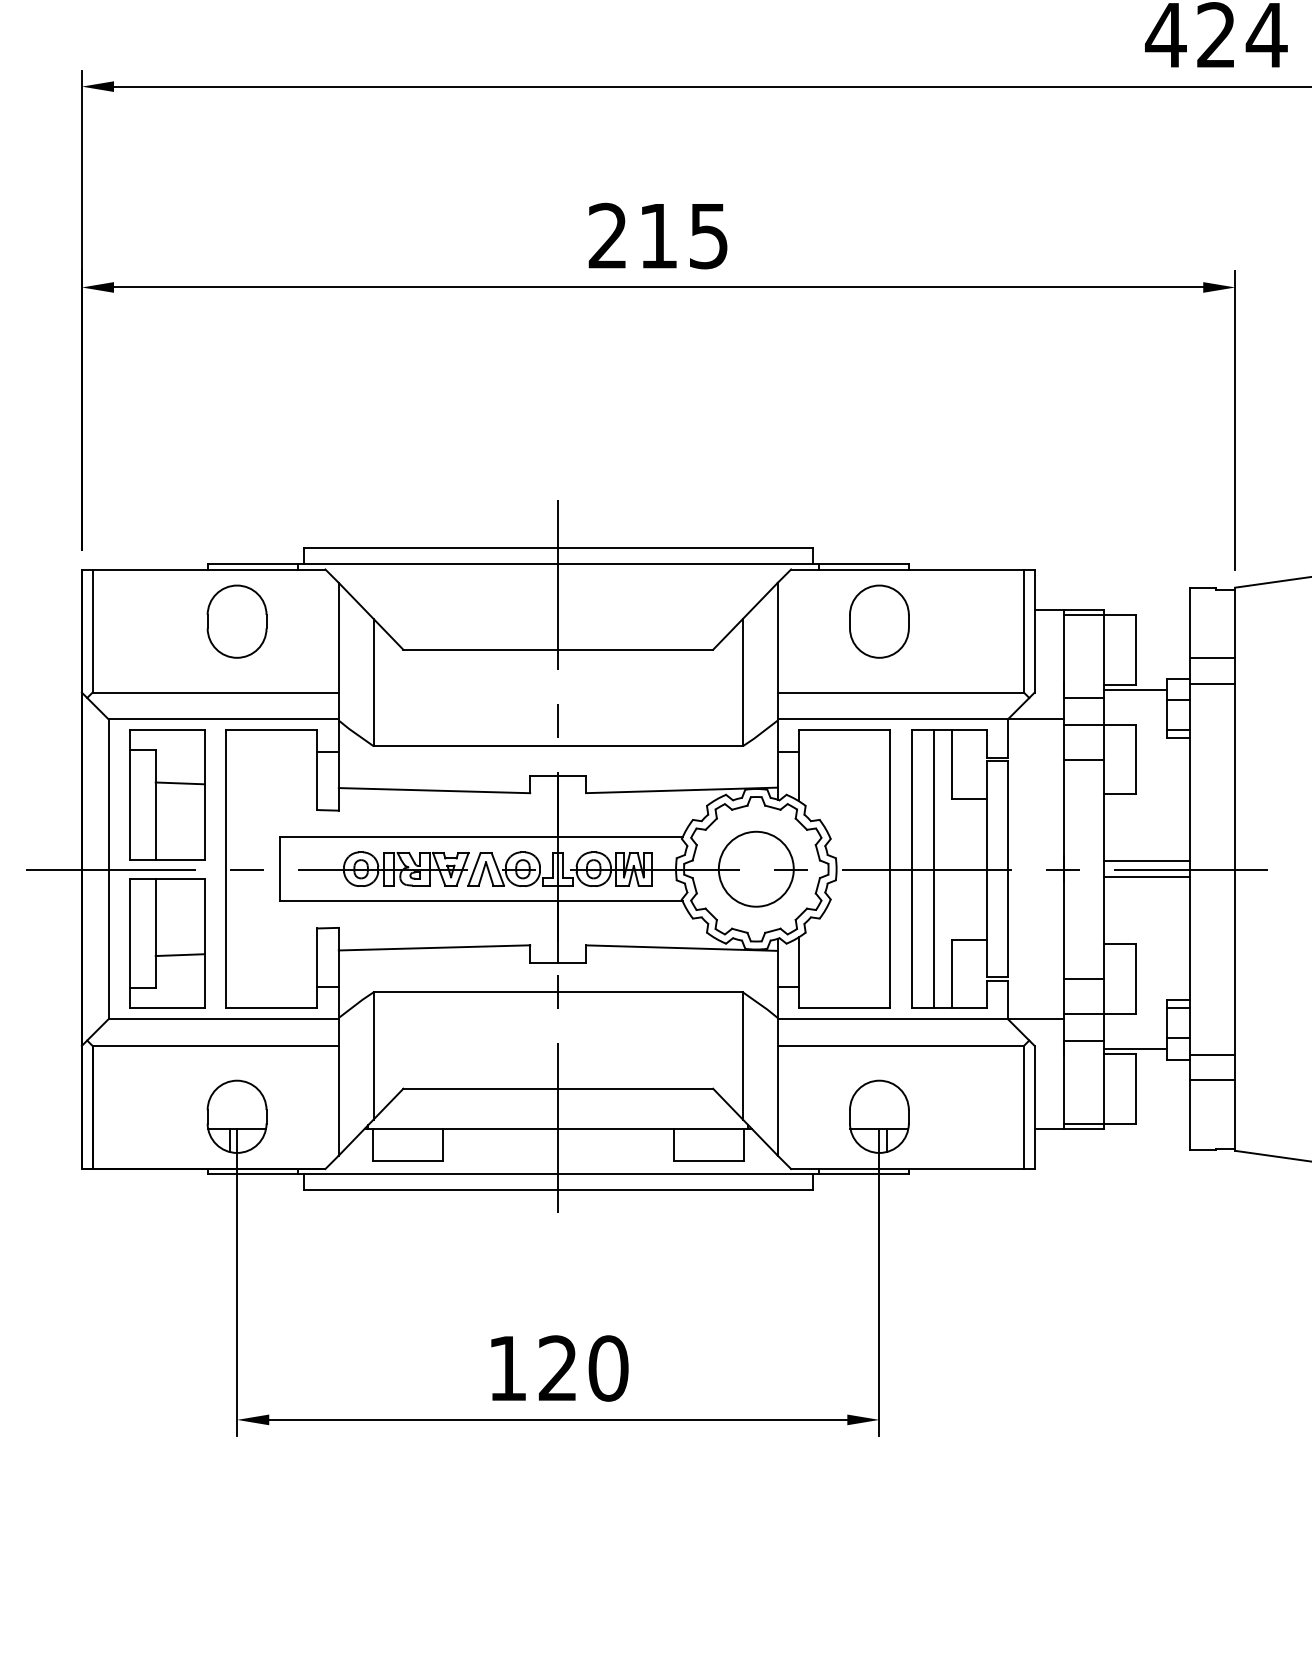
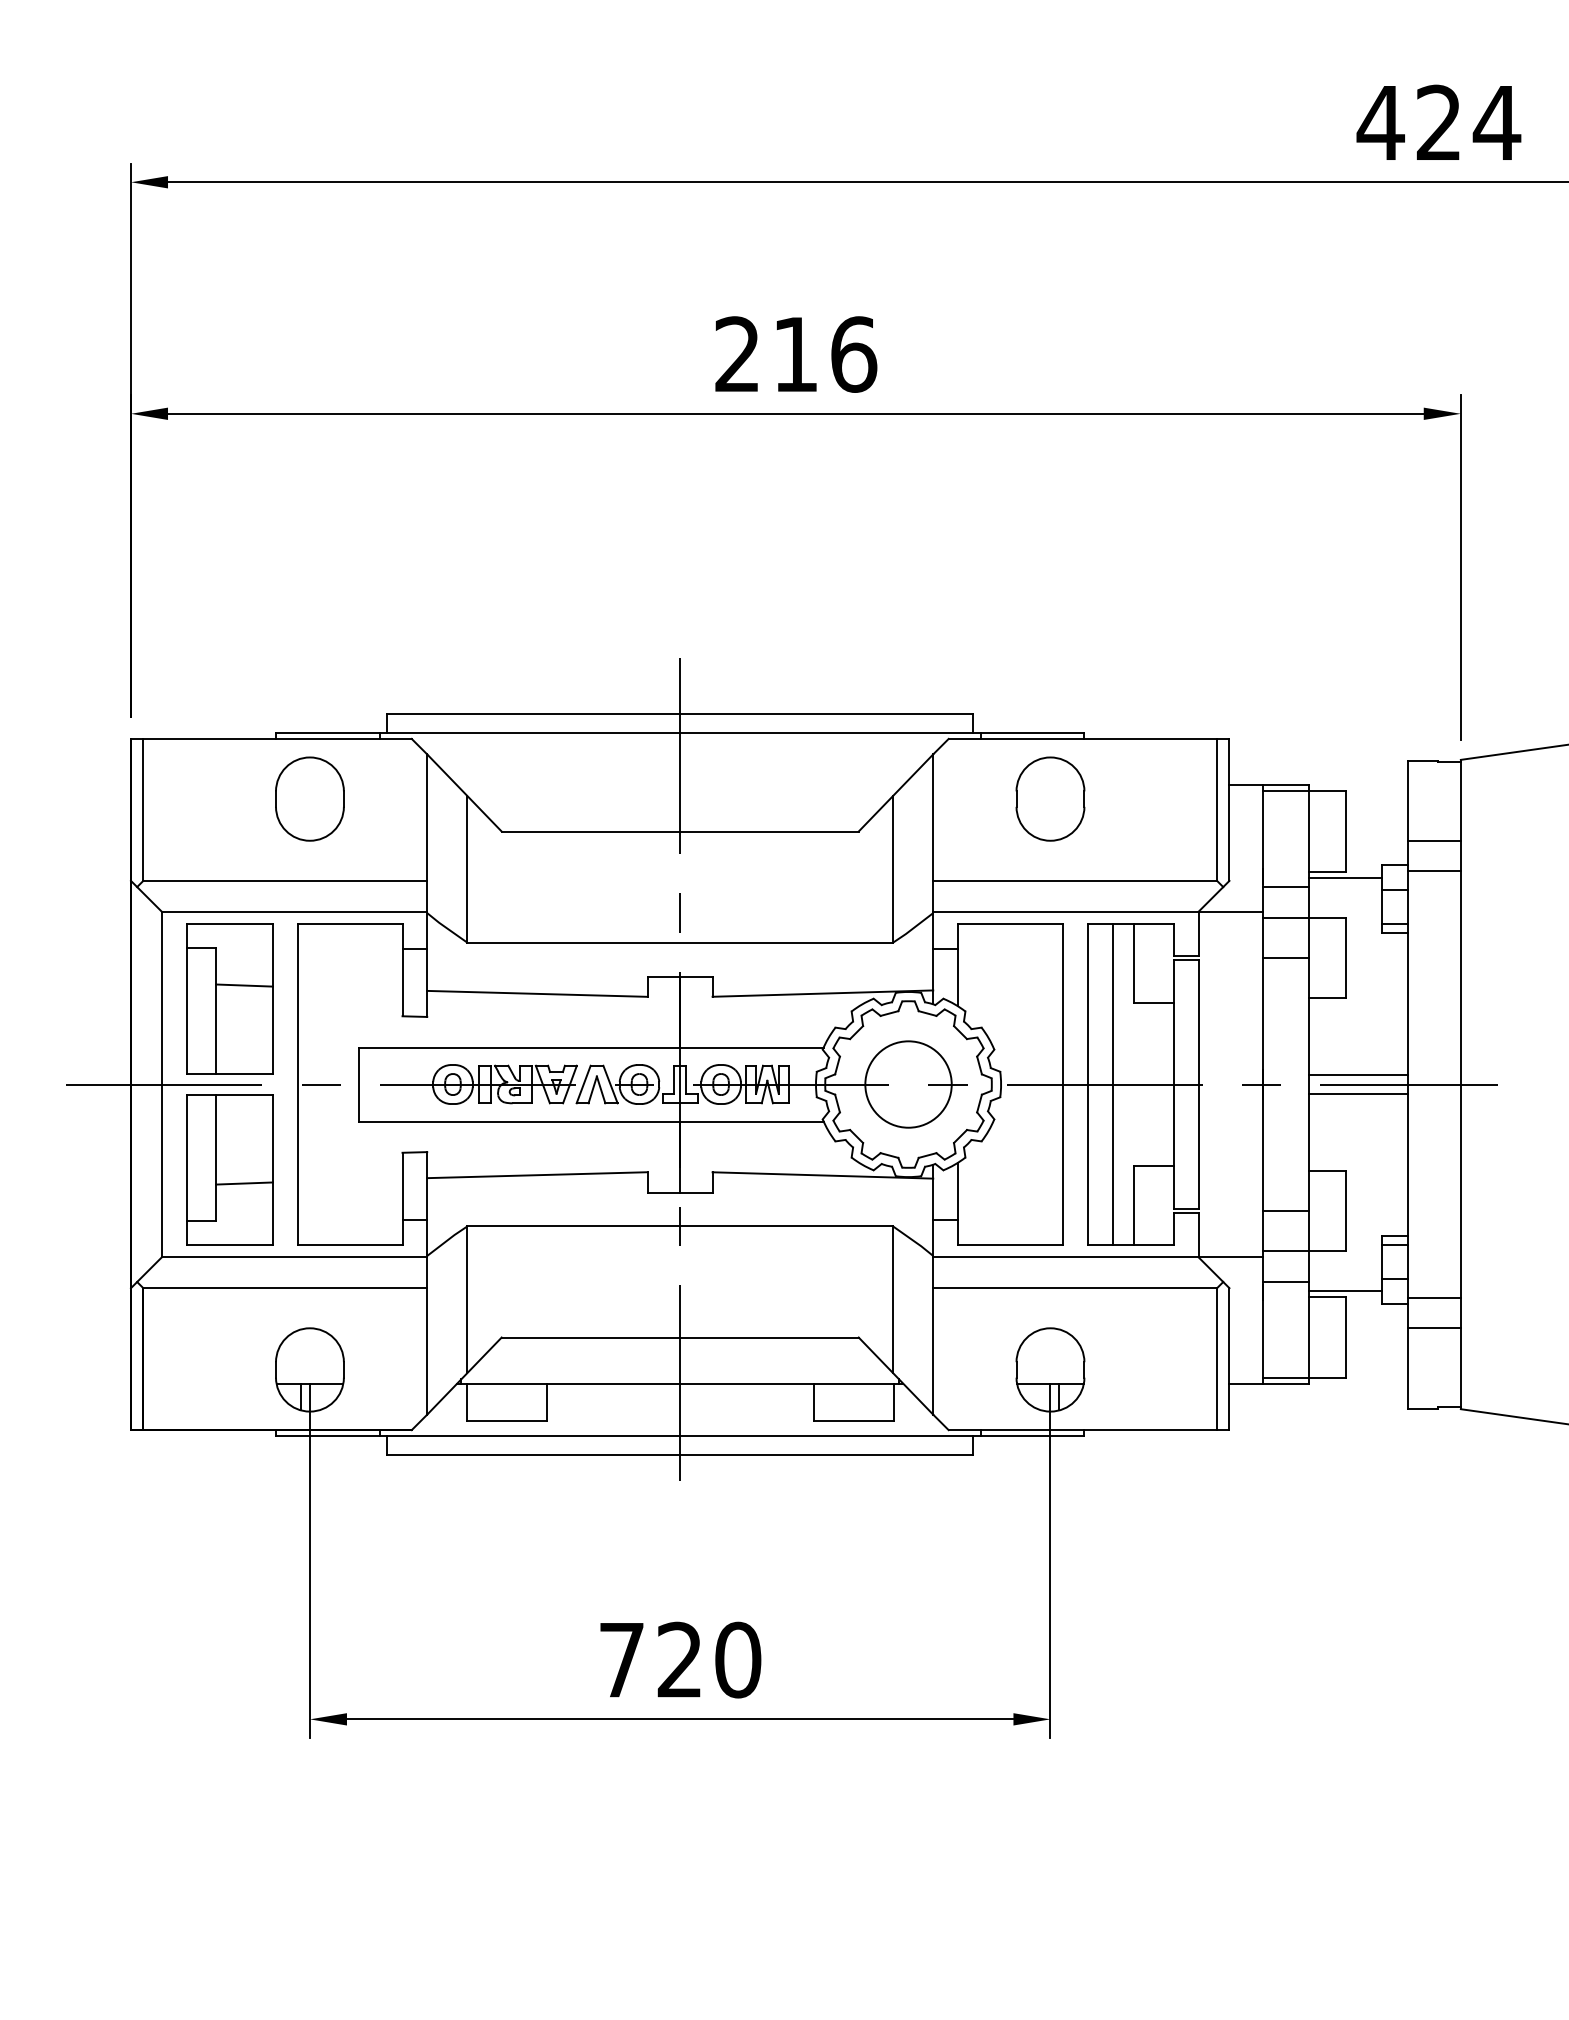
text: (709, 236) -> (854, 354), 215 -> 216
text: (507, 1368) -> (621, 1660), 120 -> 720

